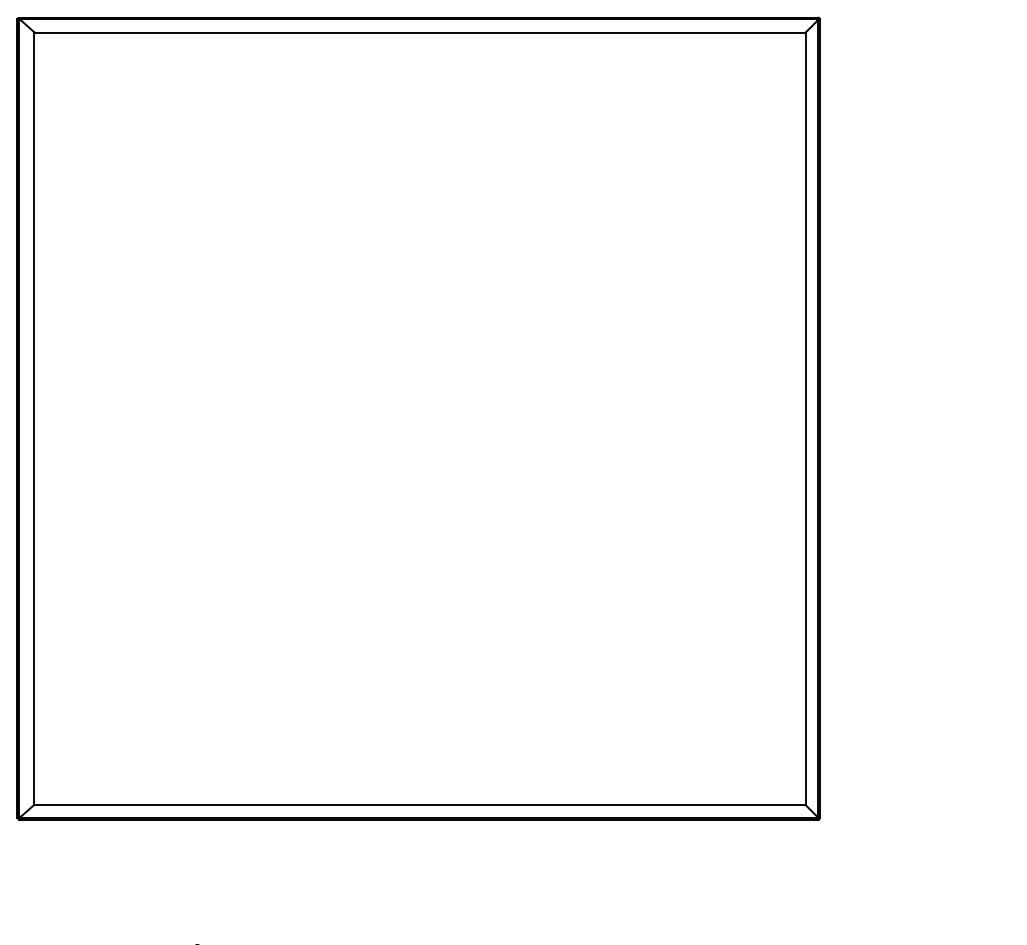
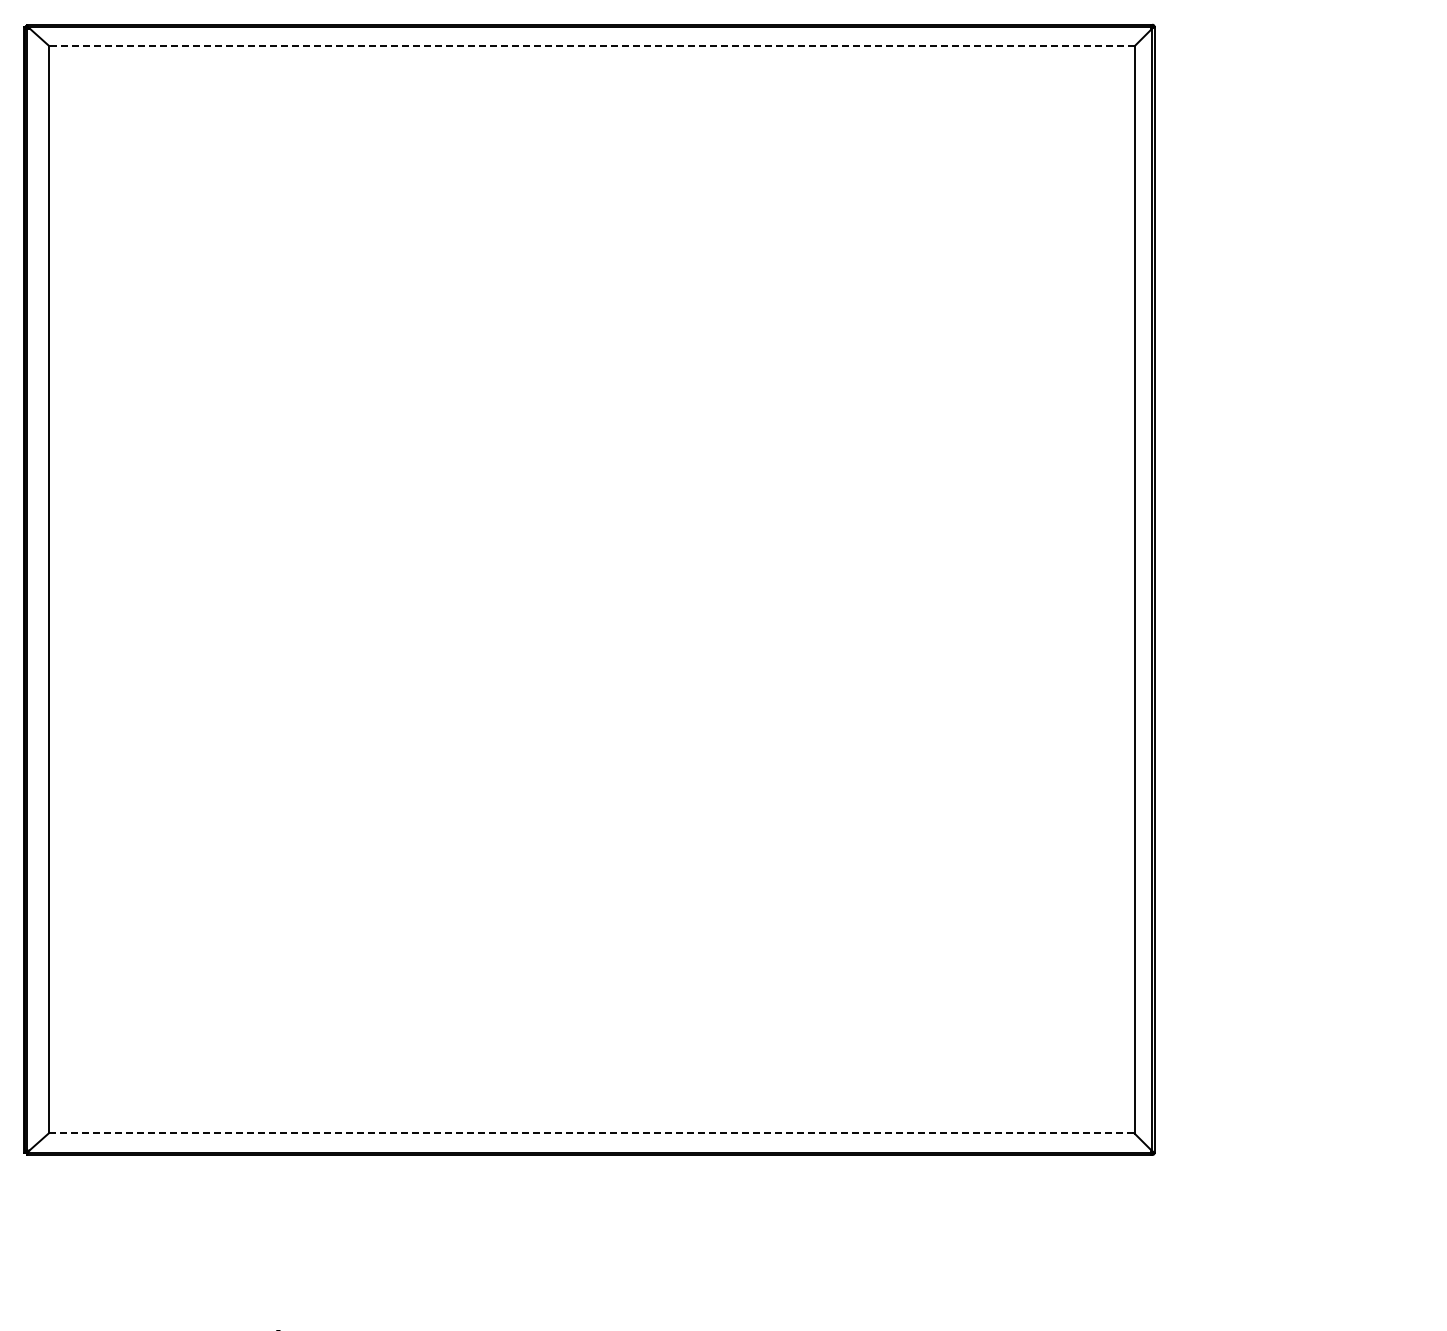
line: (419, 33) -> (591, 46), solid -> dashed
line: (420, 804) -> (592, 1133), solid -> dashed

